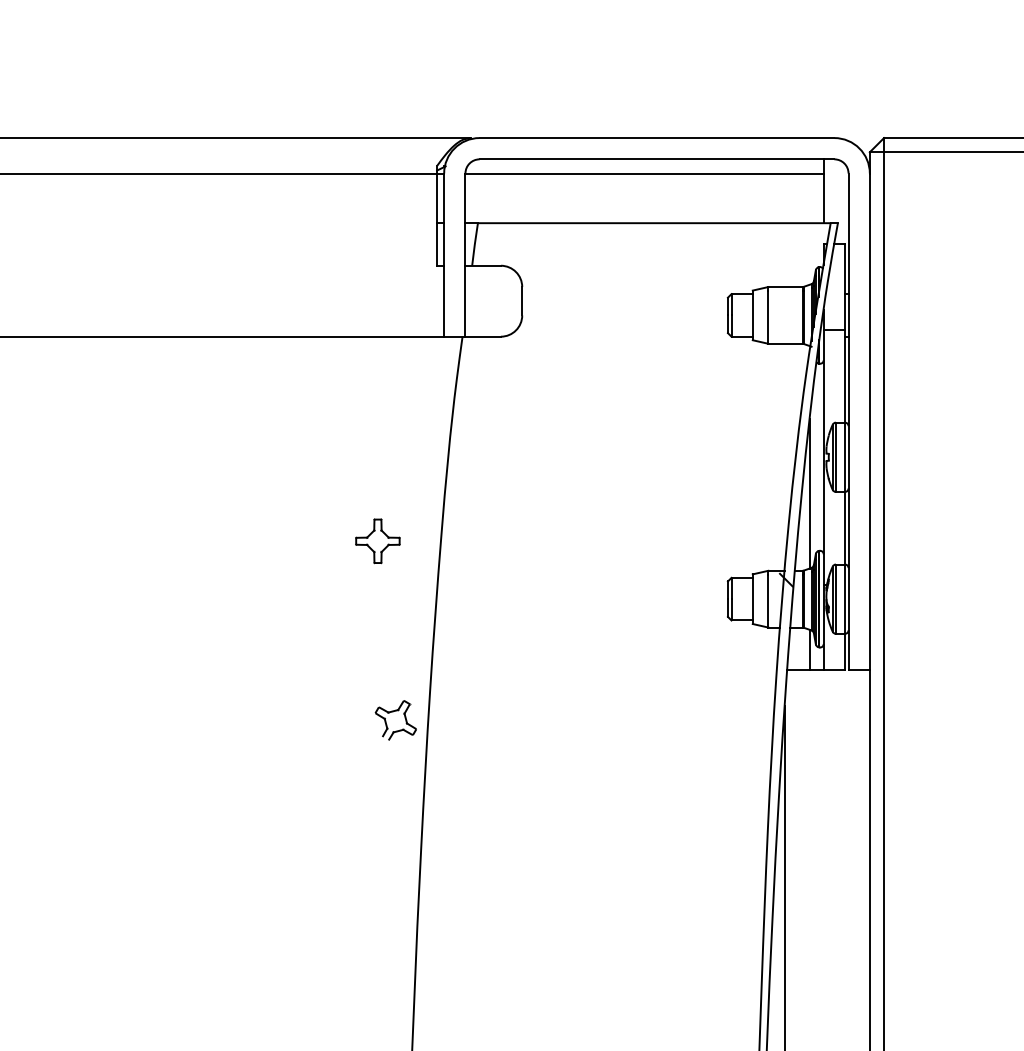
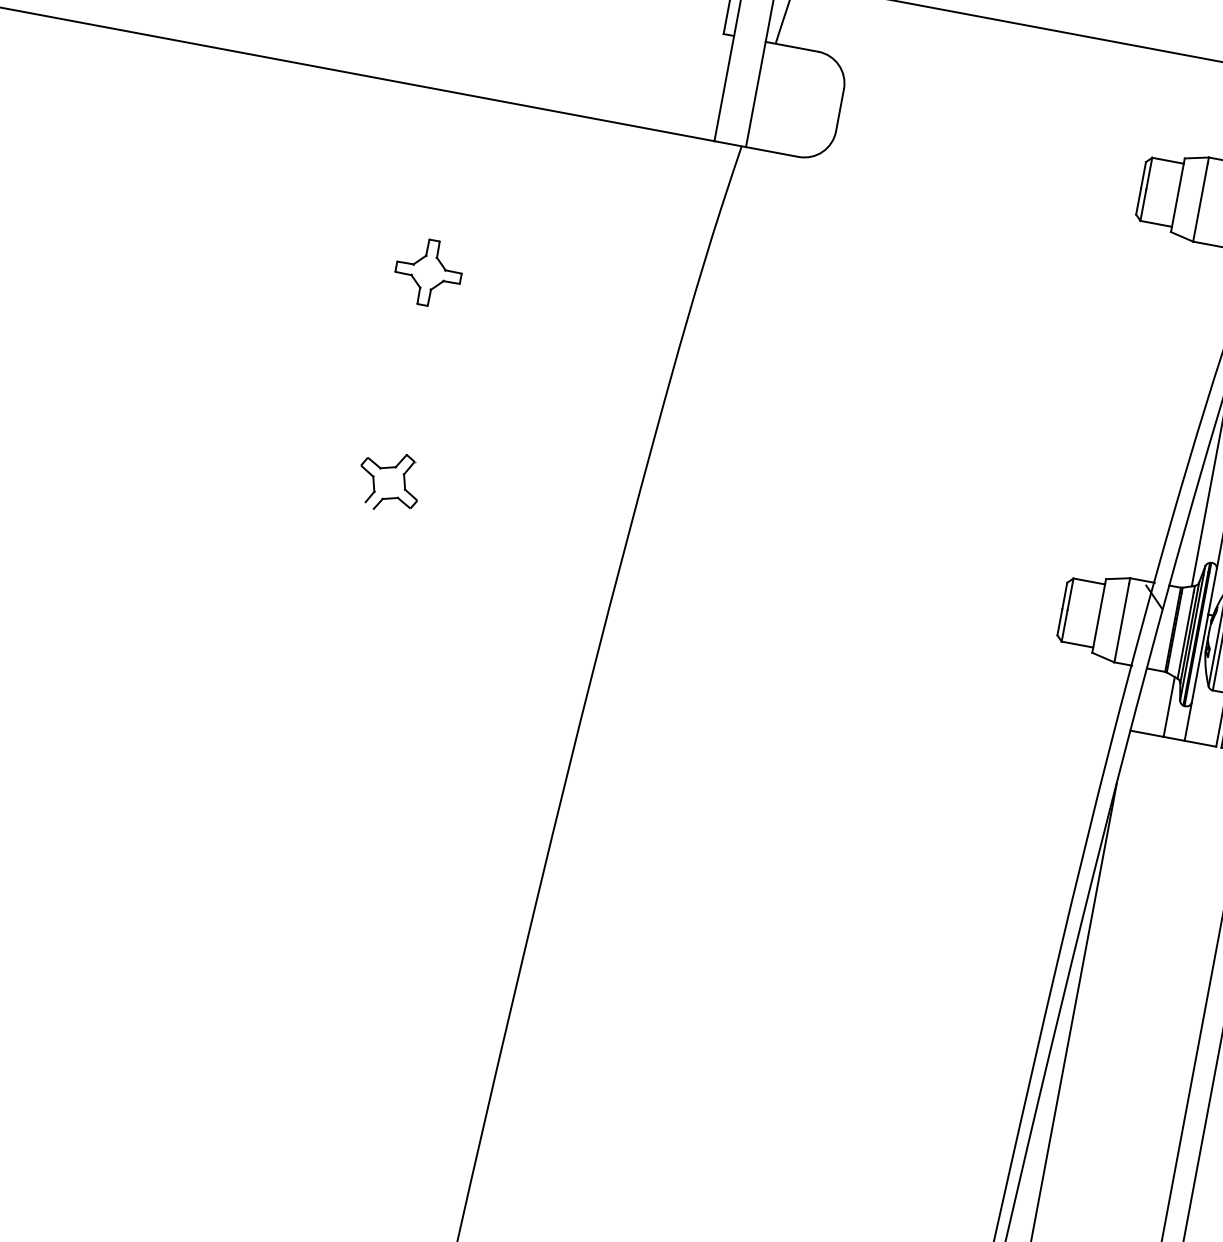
part: (377, 541) -> (427, 272), moved
part: (393, 712) -> (388, 469), moved

